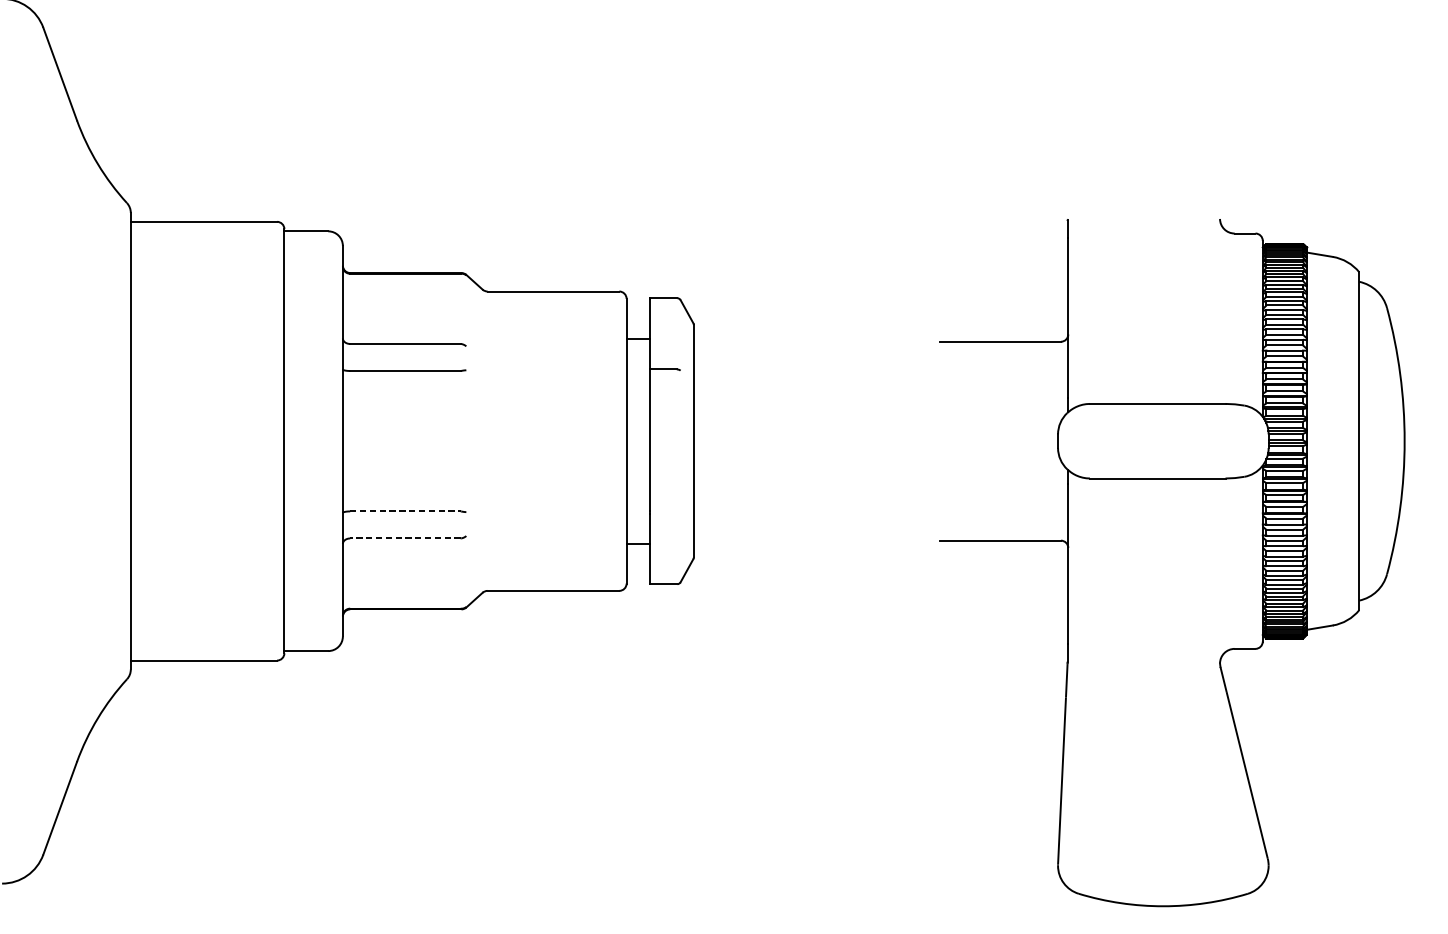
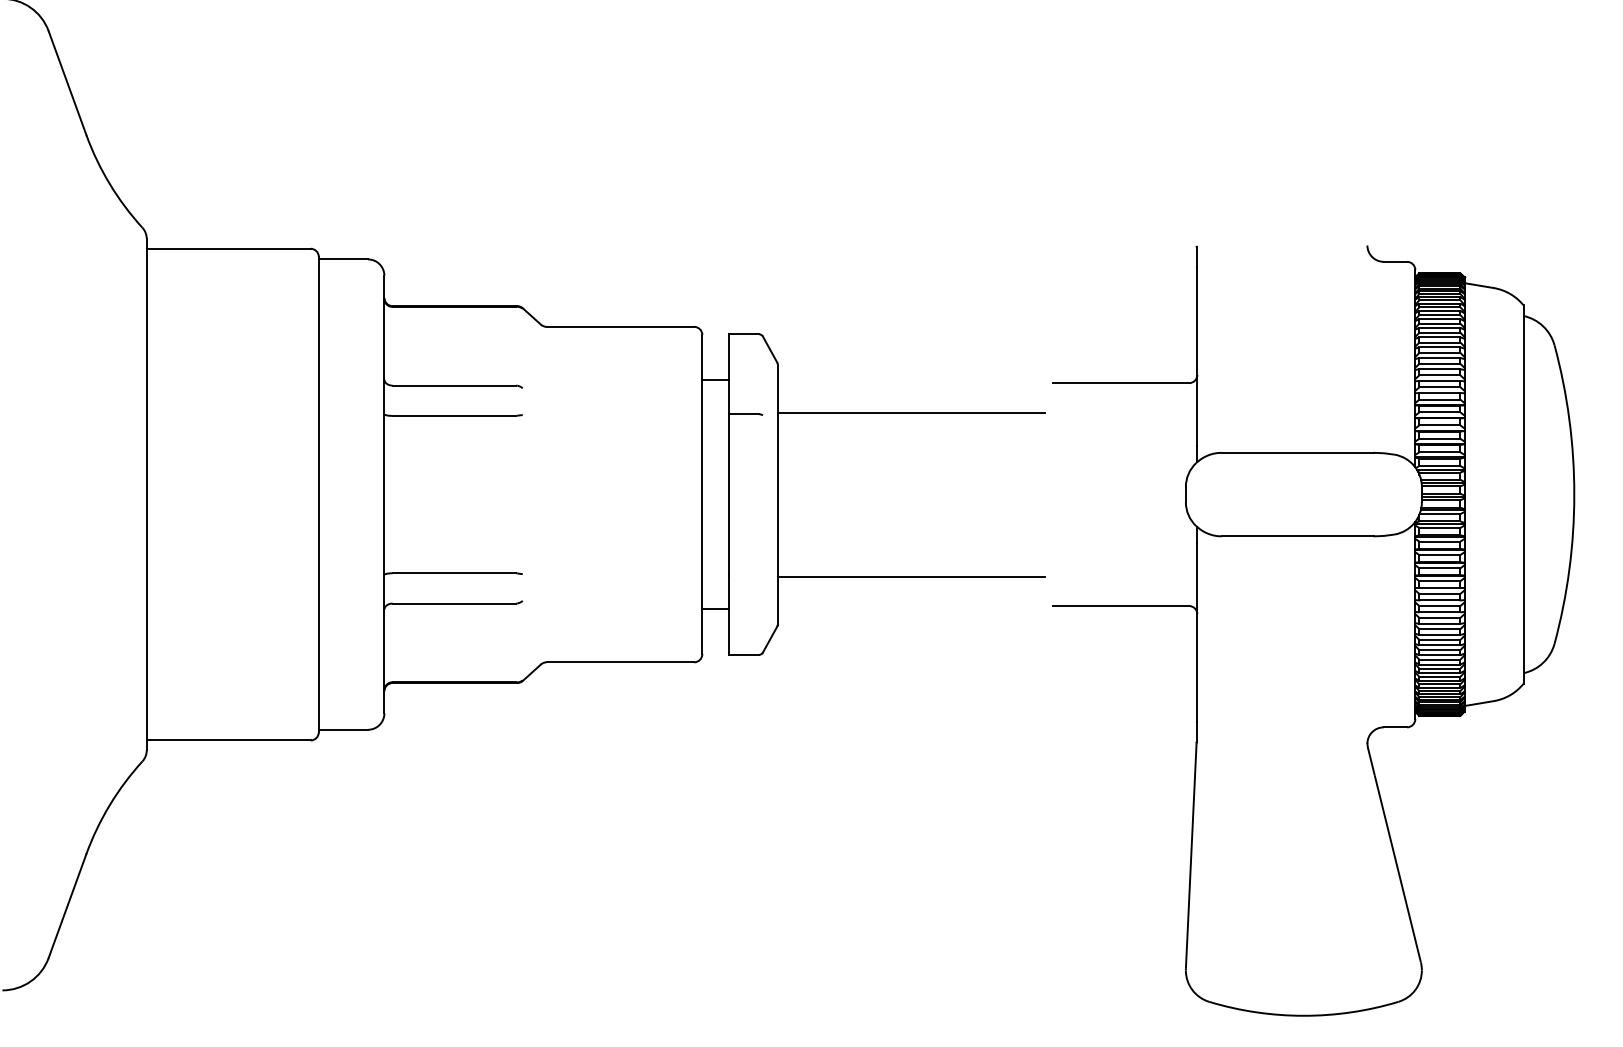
line: (812, 367) -> (910, 412), added
line: (405, 511) -> (454, 573), dashed -> solid
line: (812, 514) -> (910, 576), added
line: (405, 538) -> (454, 603), dashed -> solid

